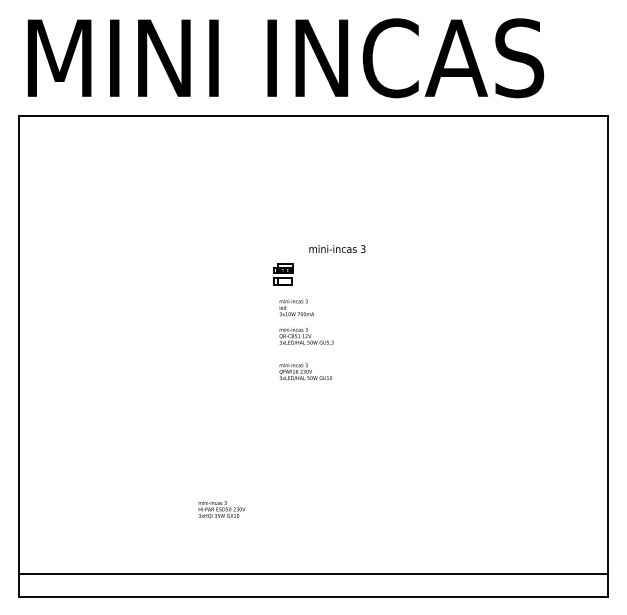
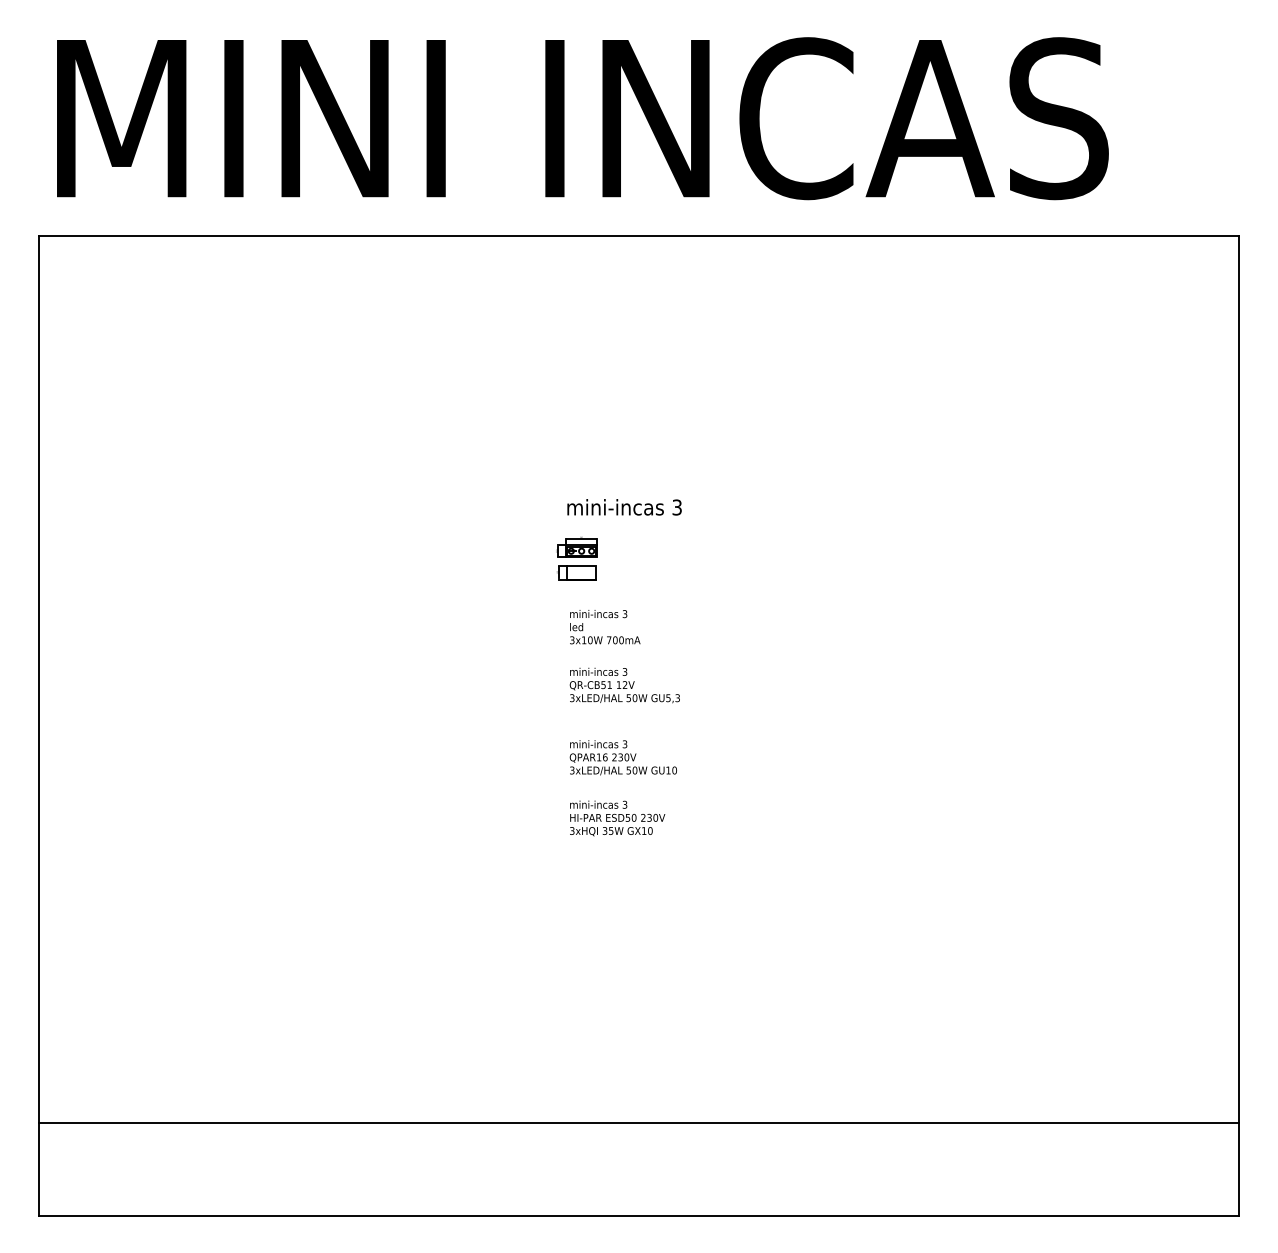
text: (337, 248) -> (624, 506), moved
text: (221, 509) -> (616, 818), moved
line: (313, 574) -> (639, 1123), moved

